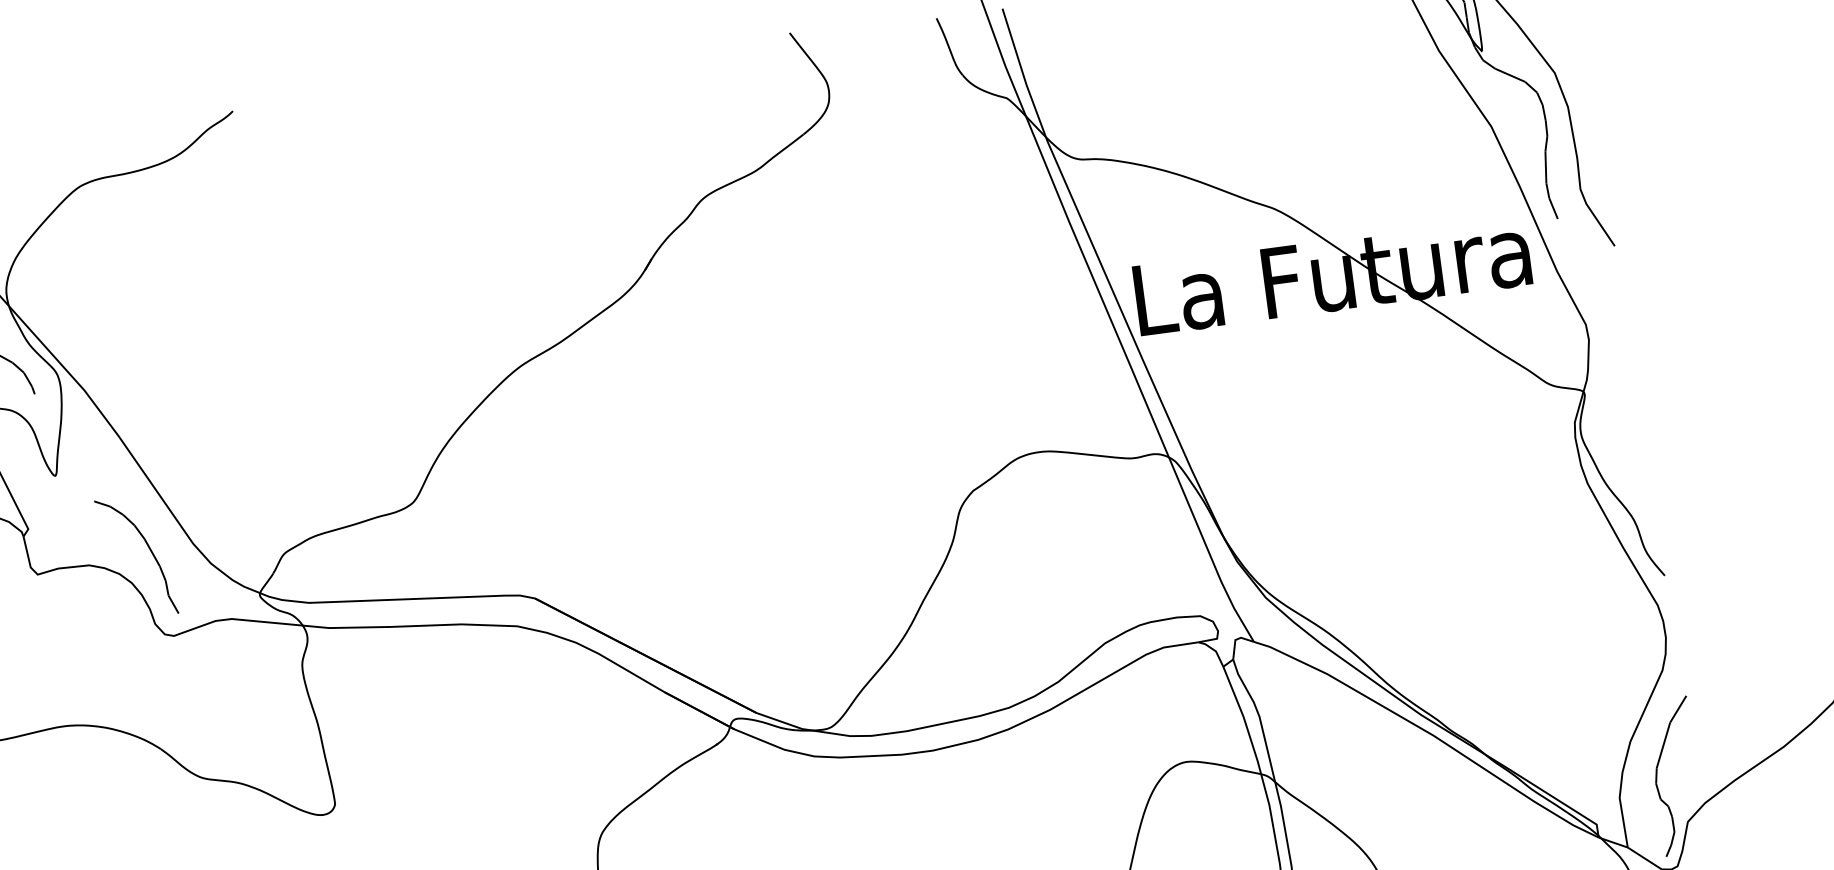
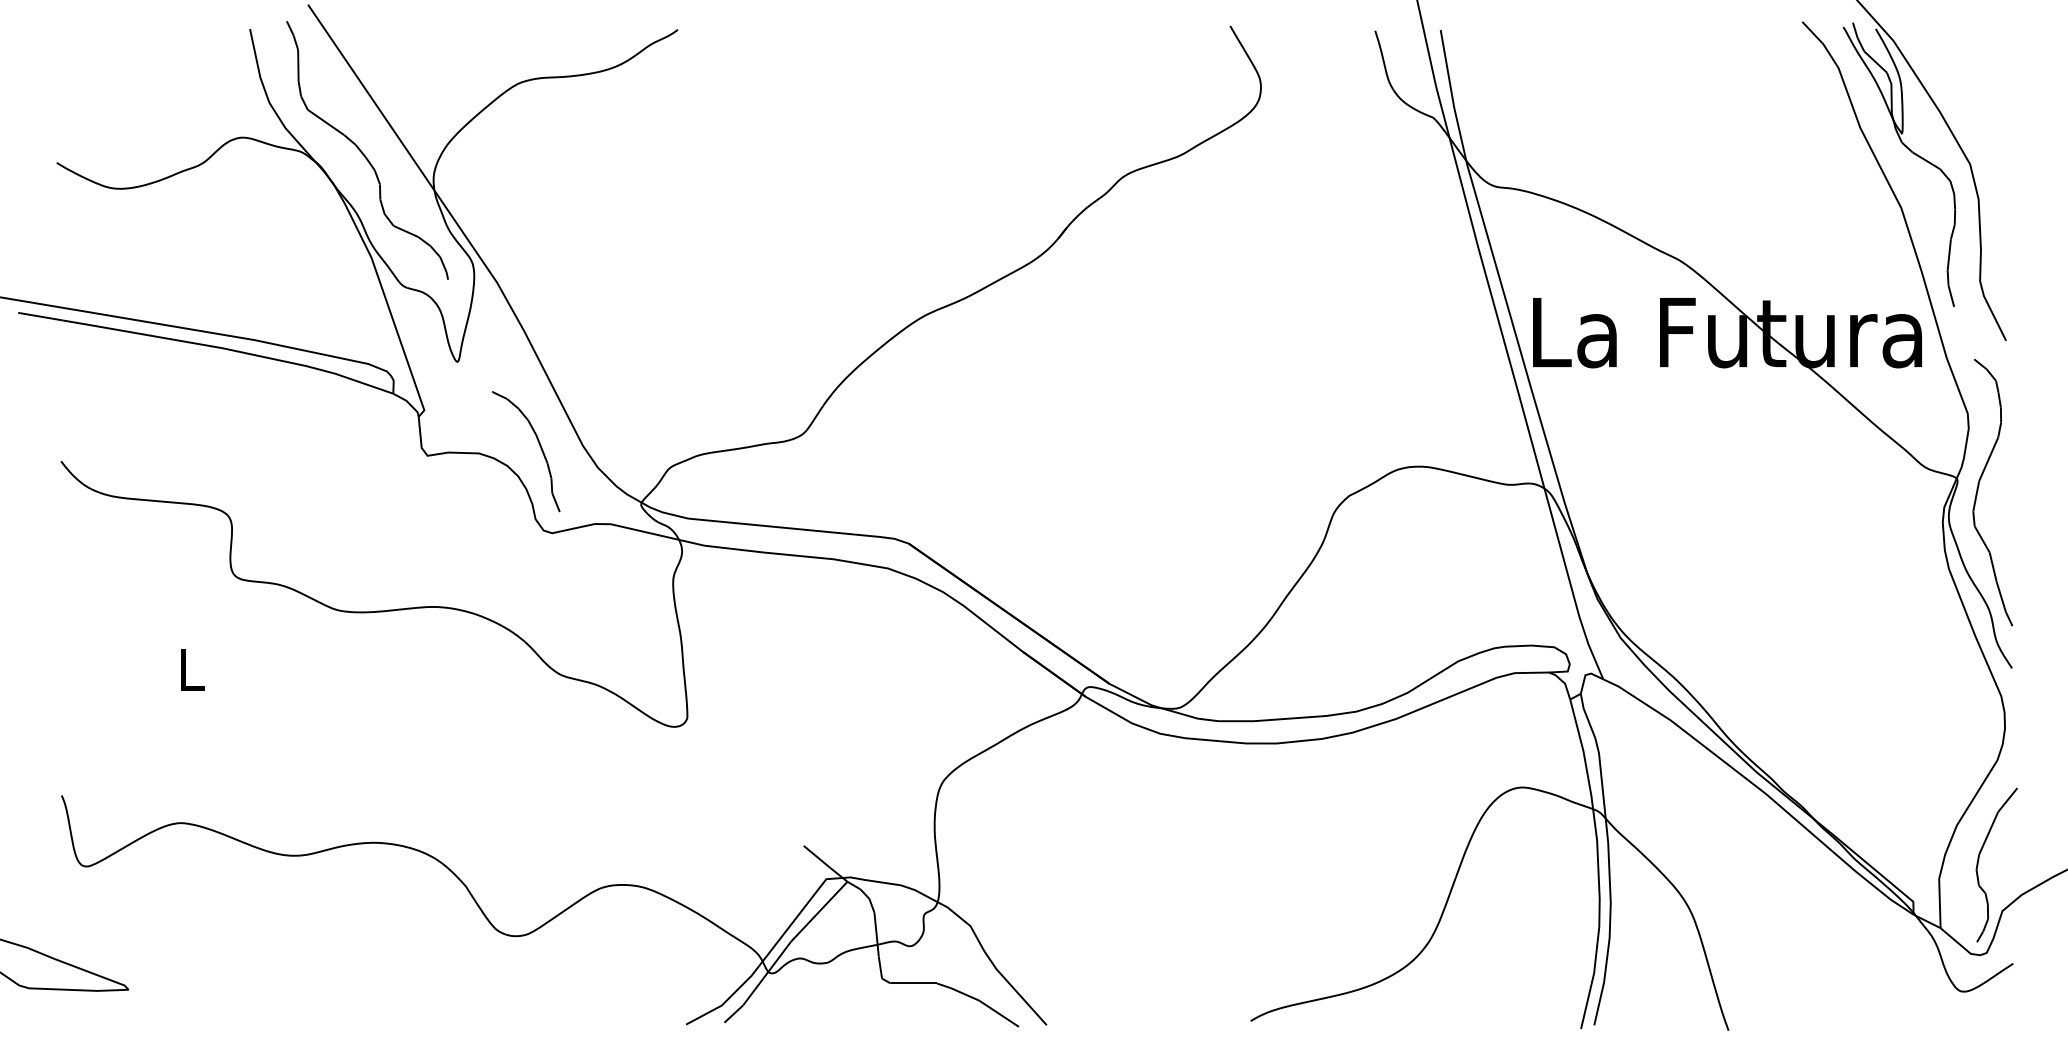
curve: (1607, 401) -> (1978, 491), added

